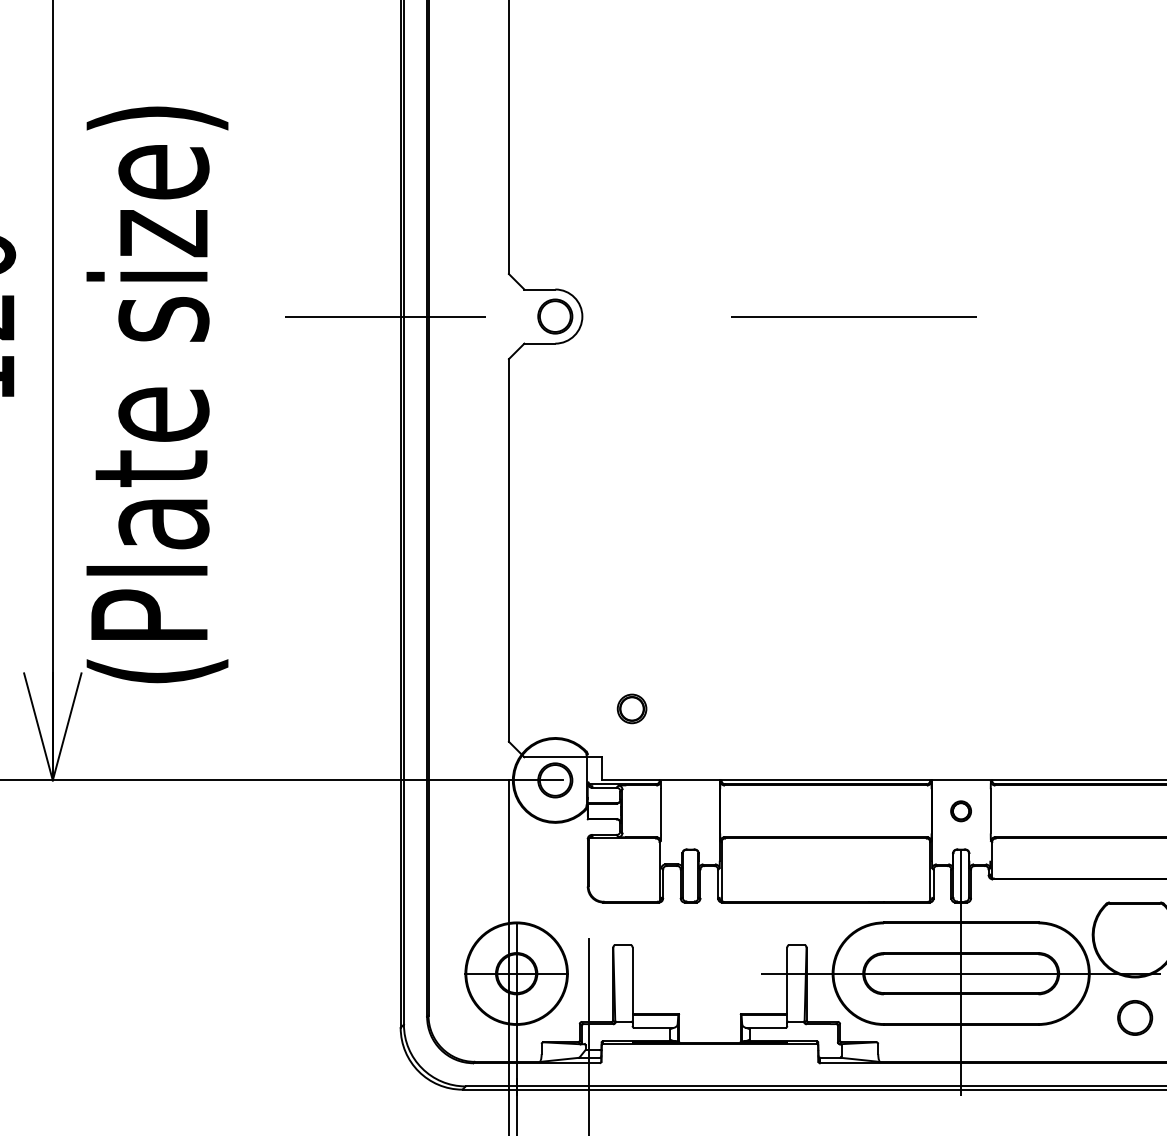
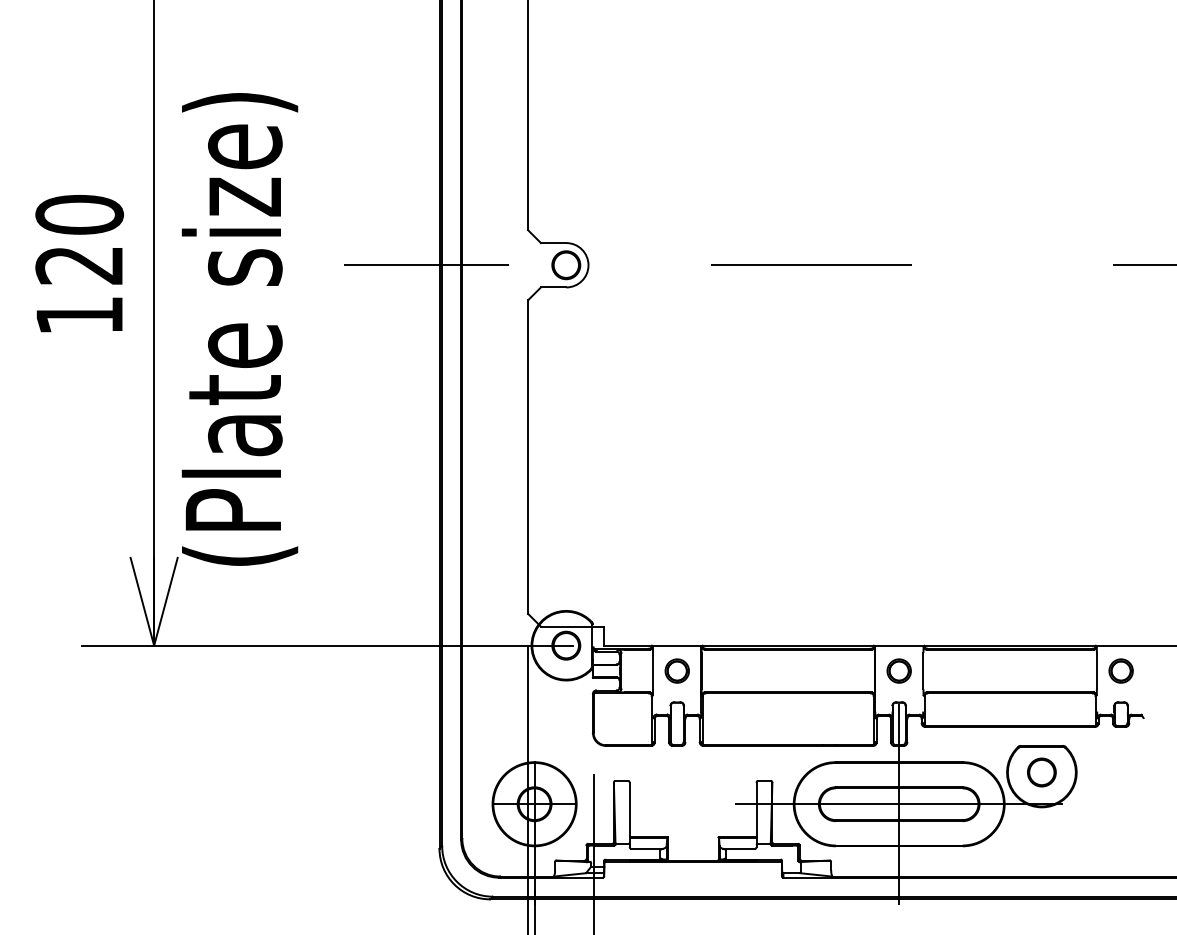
part: (631, 708) -> (676, 670), moved
part: (960, 810) -> (898, 670), size x1.43
circle: (1134, 1017) -> (1041, 772), moved

